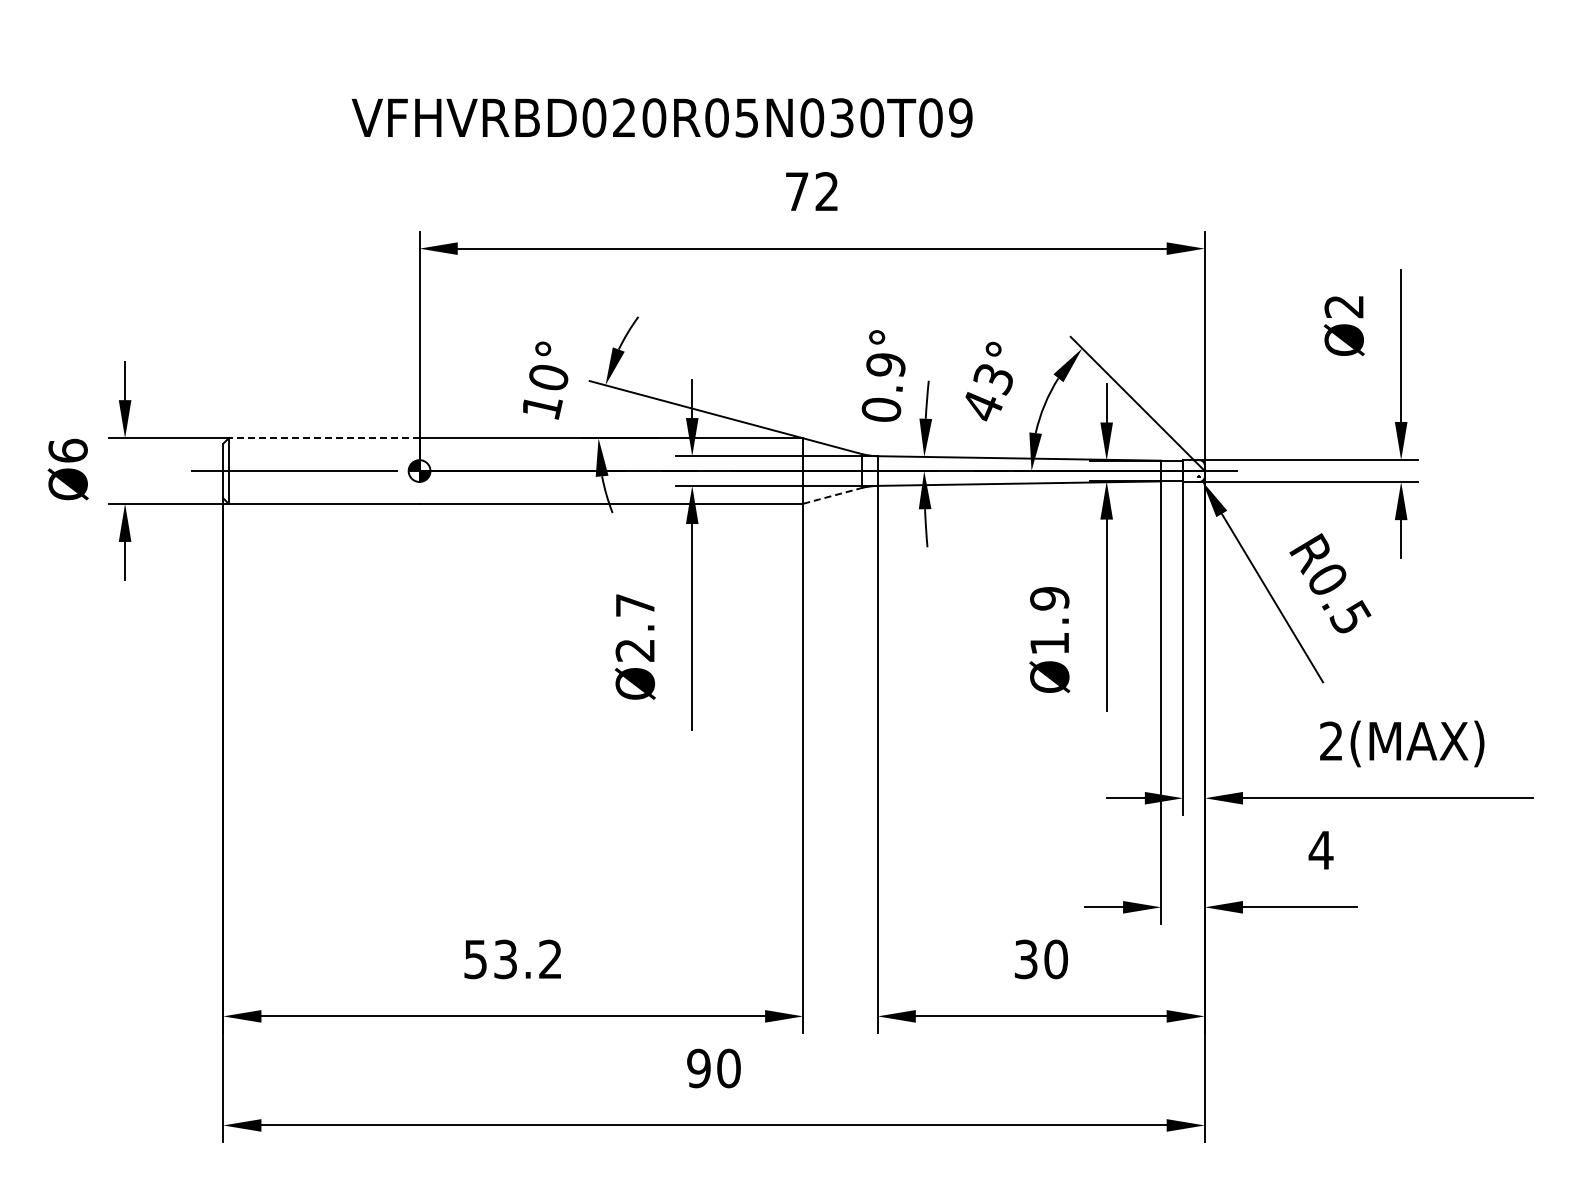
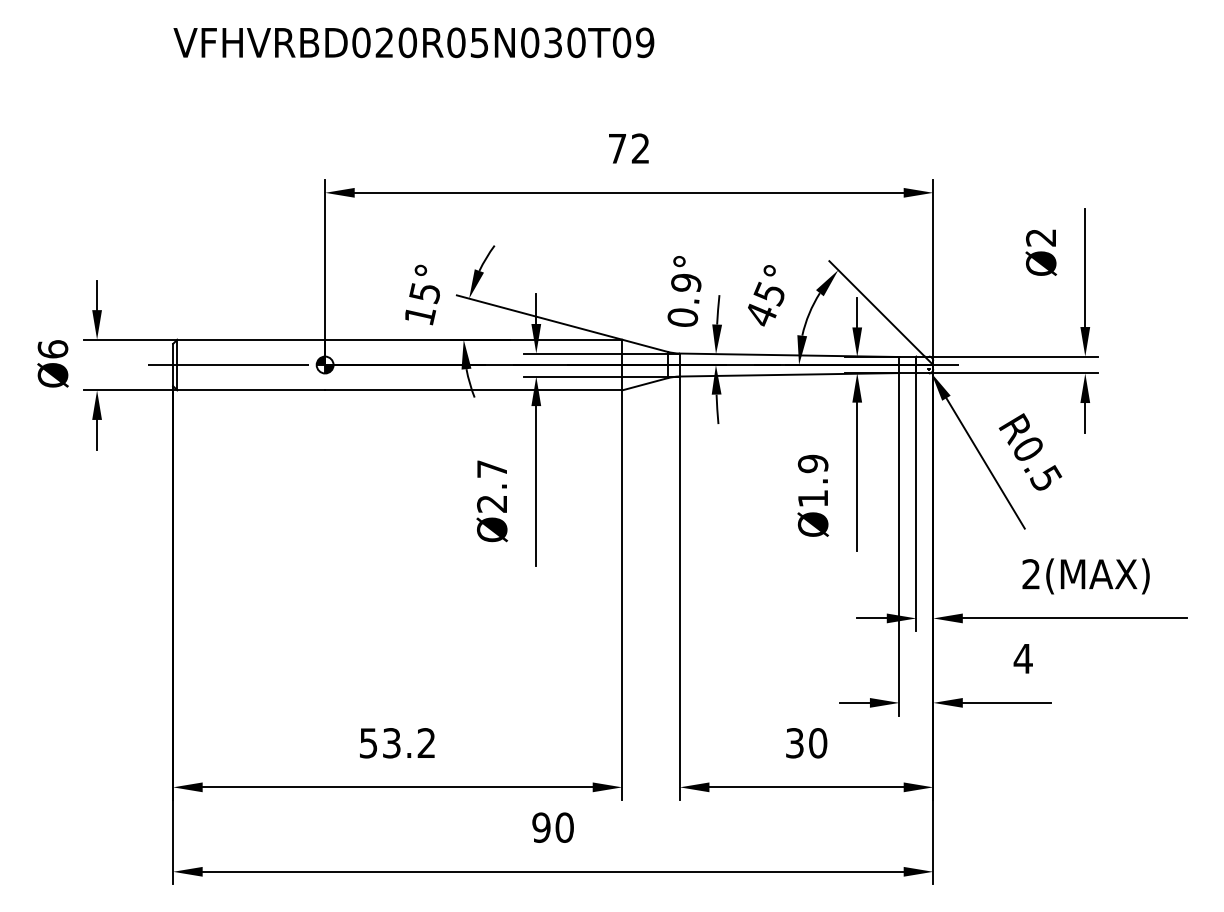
text: (661, 117) -> (413, 42), moved
text: (548, 378) -> (424, 293), 10° -> 15°
text: (992, 379) -> (768, 294), 43° -> 45°
line: (323, 438) -> (250, 339), dashed -> solid
line: (832, 495) -> (644, 383), dashed -> solid

